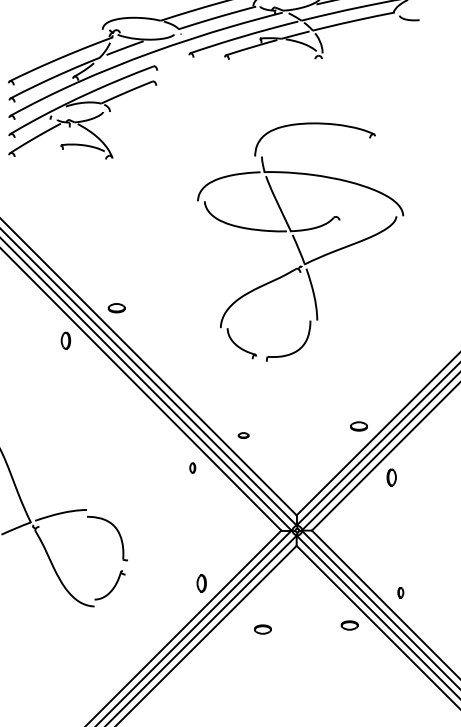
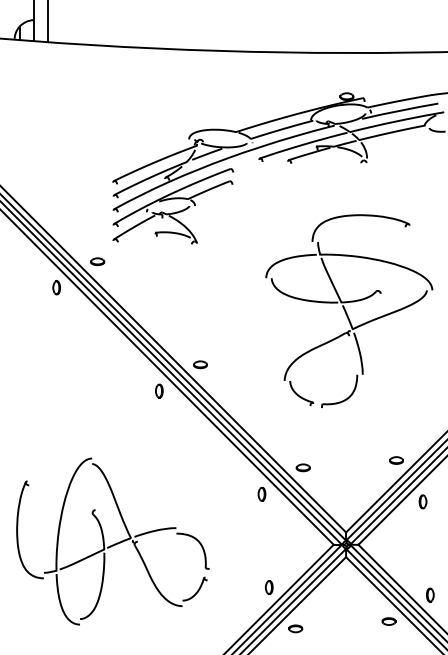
part: (242, 435) -> (302, 467), size x1.67
part: (192, 467) -> (261, 493), size x1.67
part: (400, 592) -> (430, 594), size x1.67
part: (262, 629) -> (295, 628), moved

